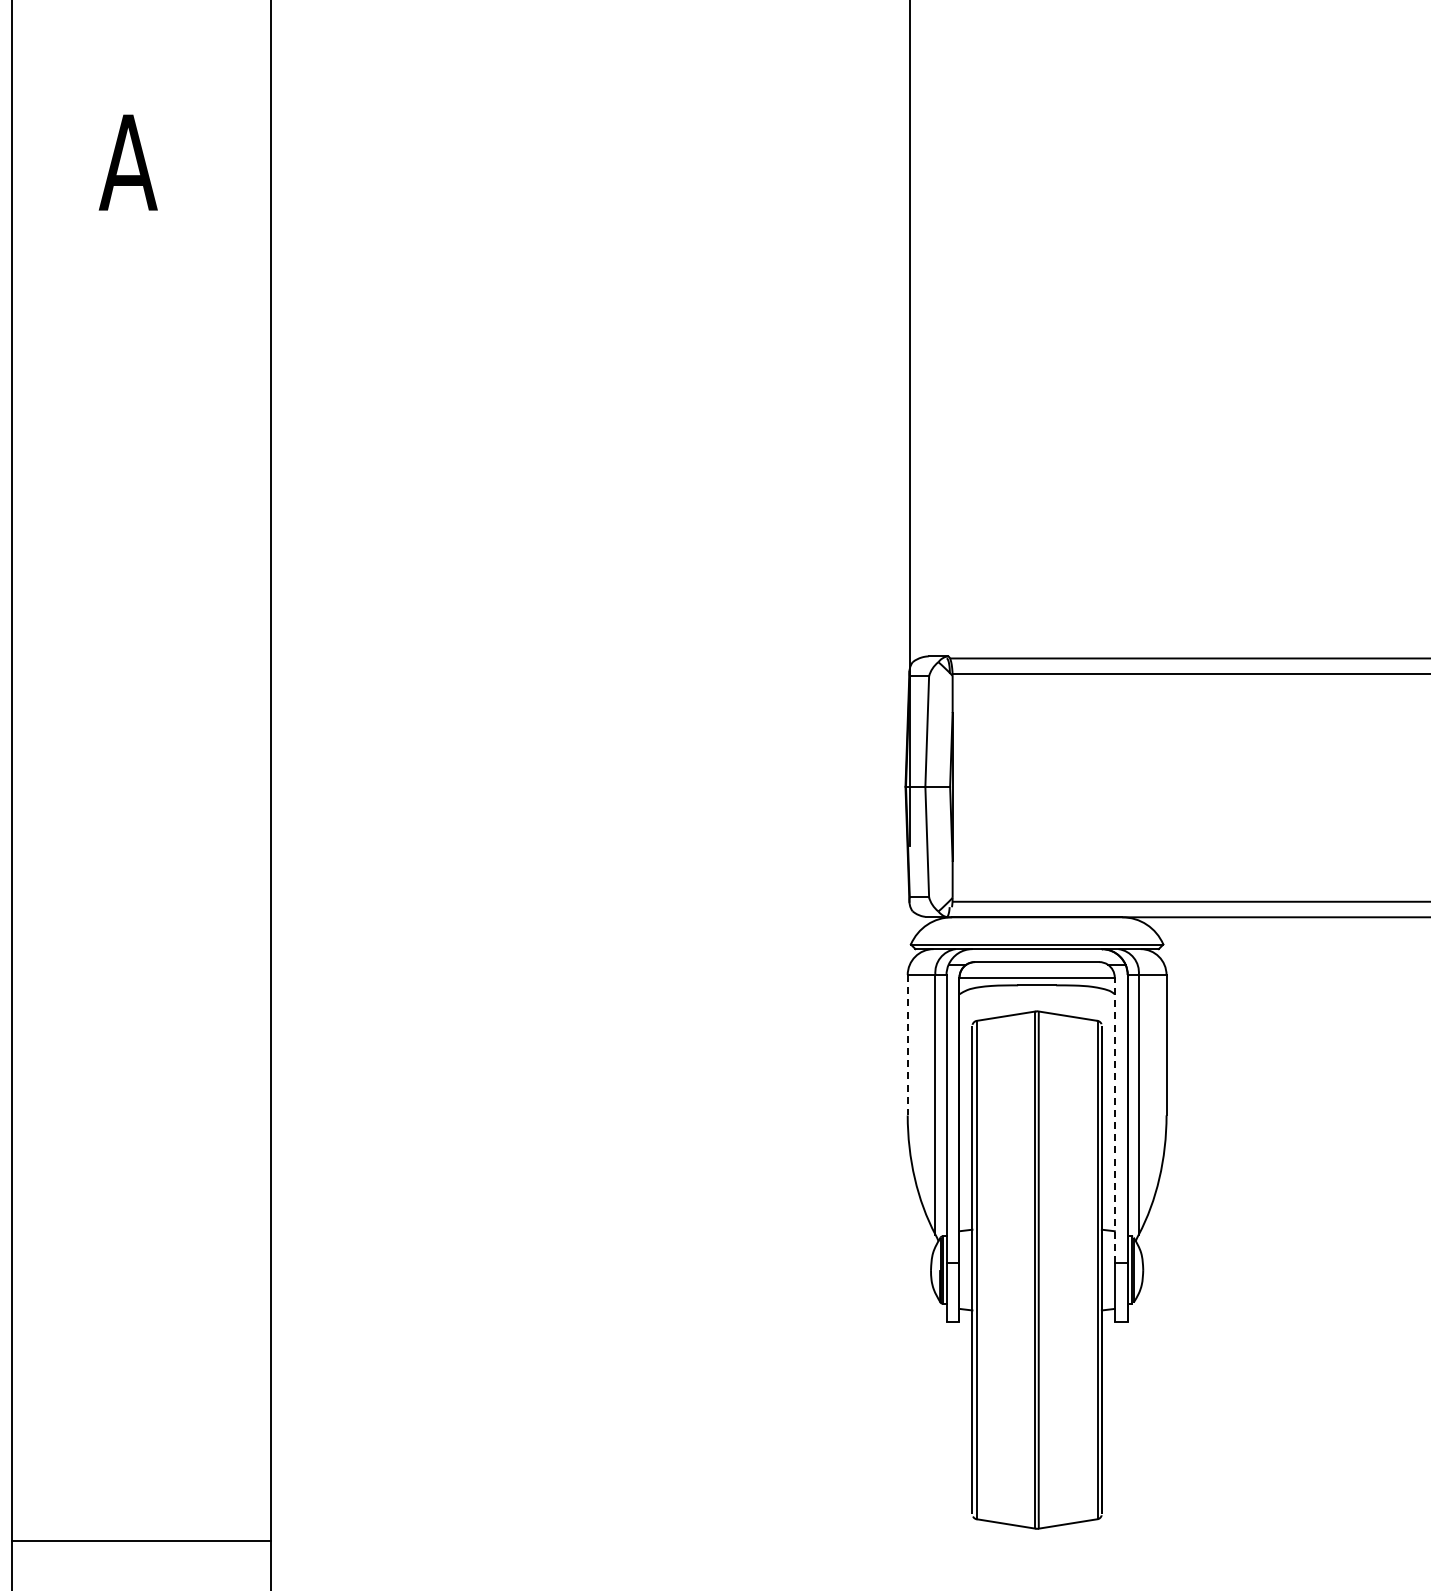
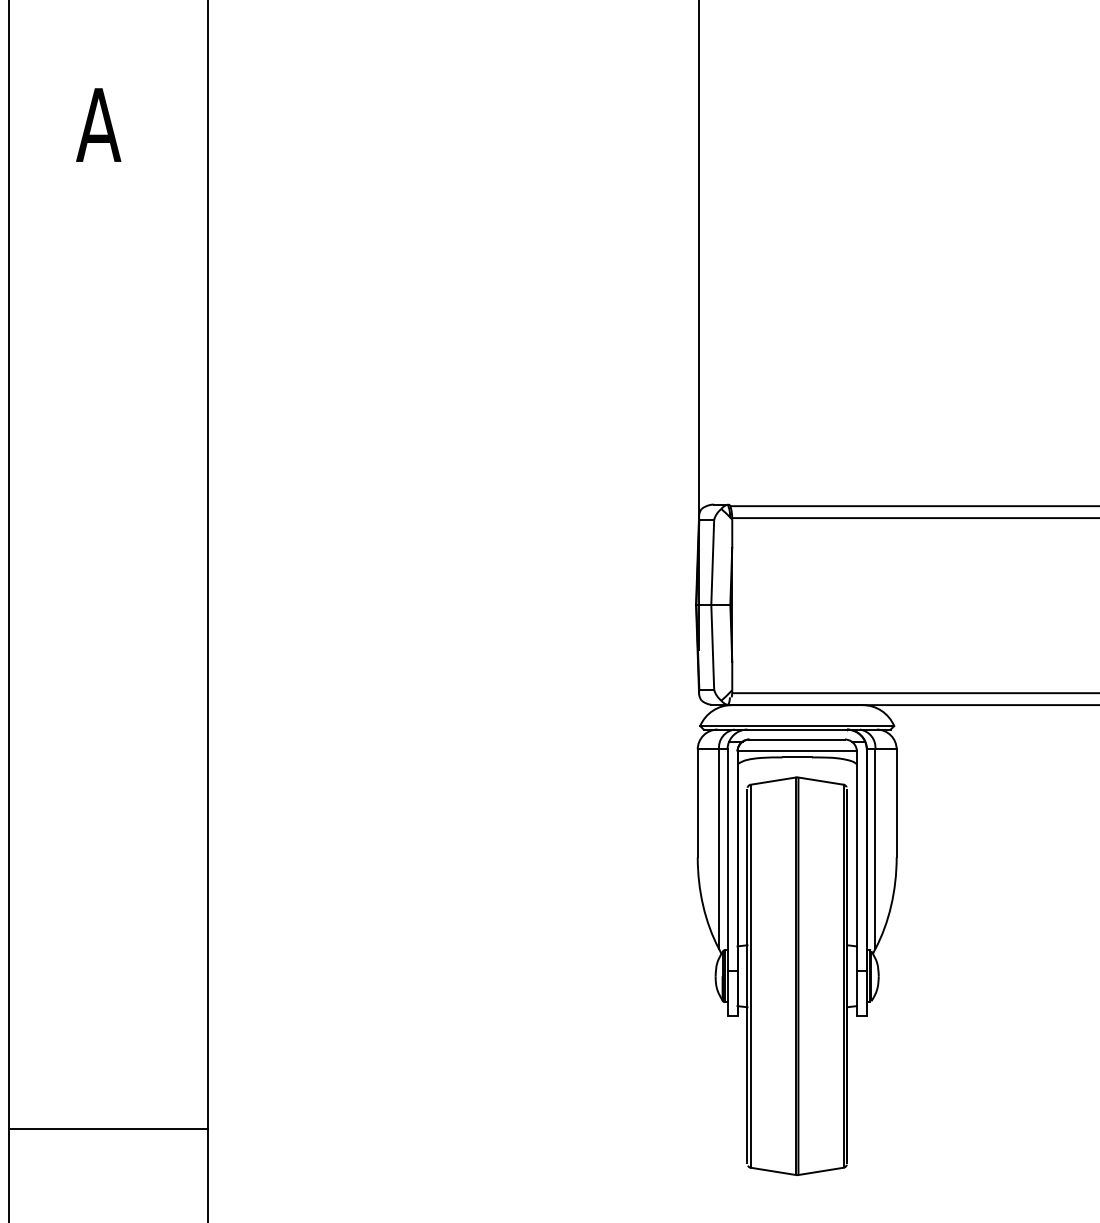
line: (907, 1045) -> (697, 803), dashed -> solid
line: (1114, 1120) -> (856, 861), dashed -> solid
line: (140, 1541) -> (108, 1129), moved

